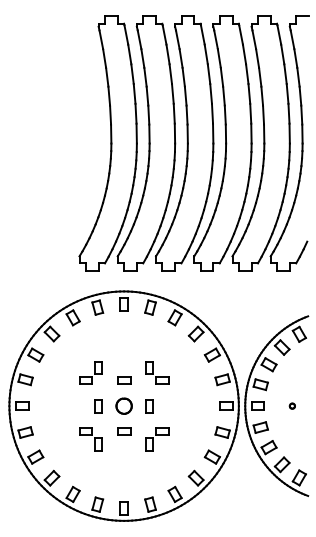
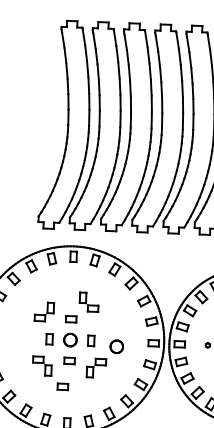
part: (157, 372) -> (89, 301), moved
part: (180, 411) -> (116, 346), added
part: (117, 463) -> (63, 386), added

